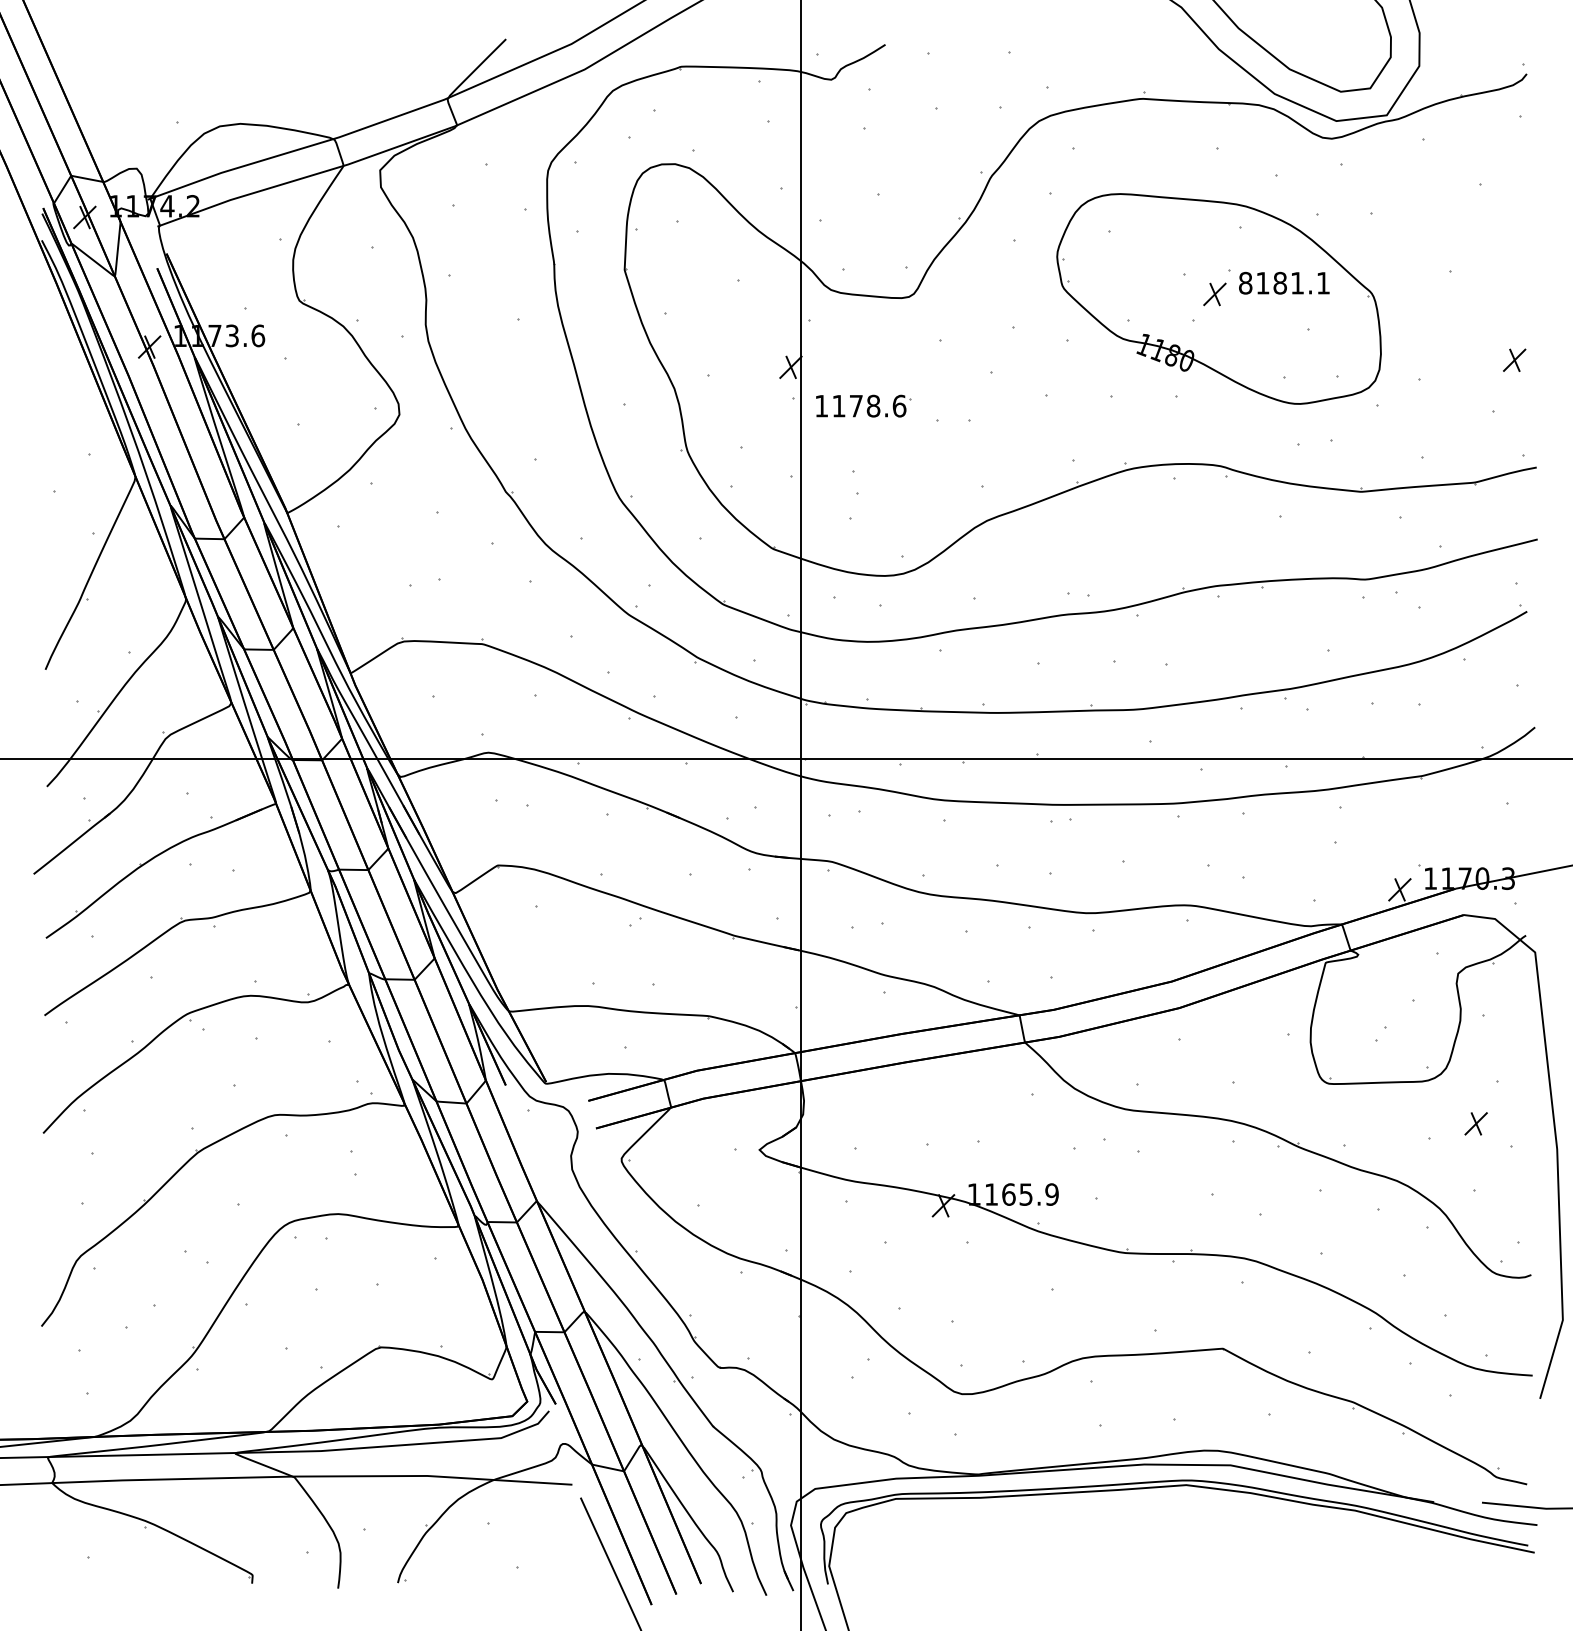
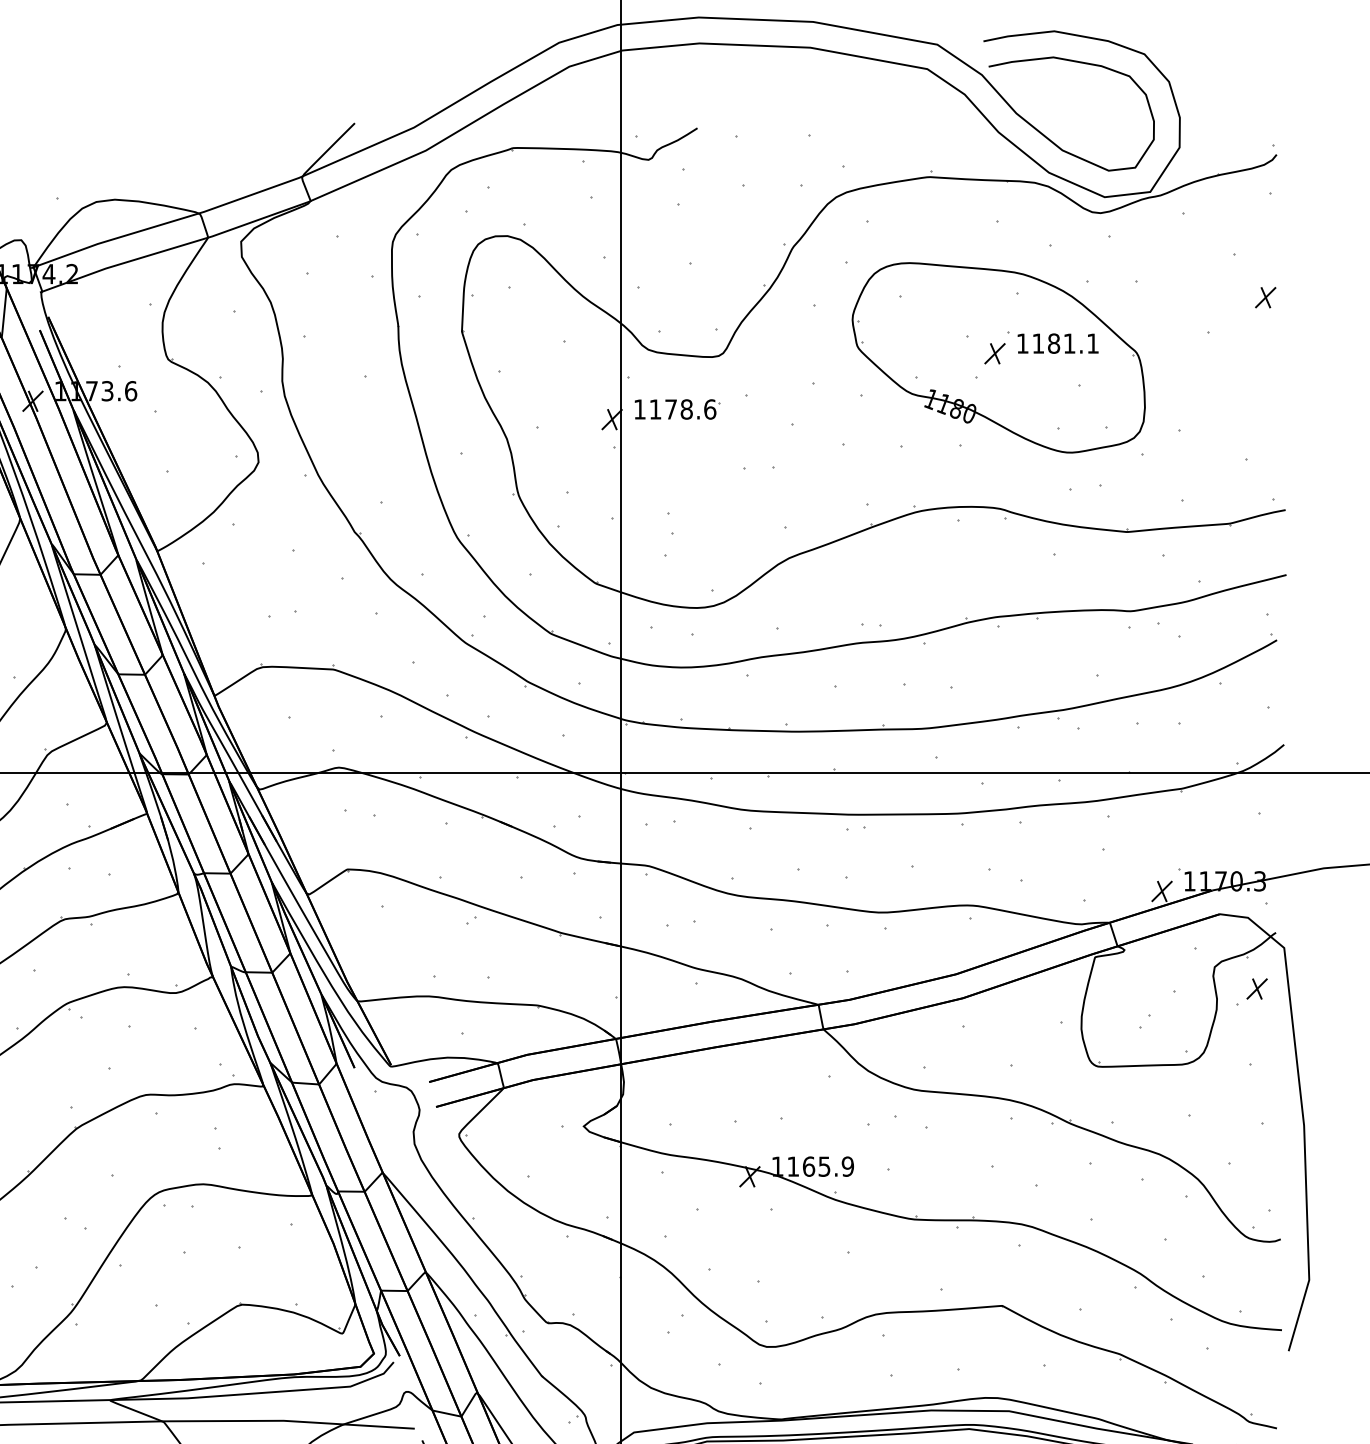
text: (1245, 282) -> (1022, 342), 8181.1 -> 1181.1
part: (1514, 359) -> (1265, 296), moved
part: (863, 405) -> (677, 408), moved
part: (1475, 1123) -> (1256, 988), moved

